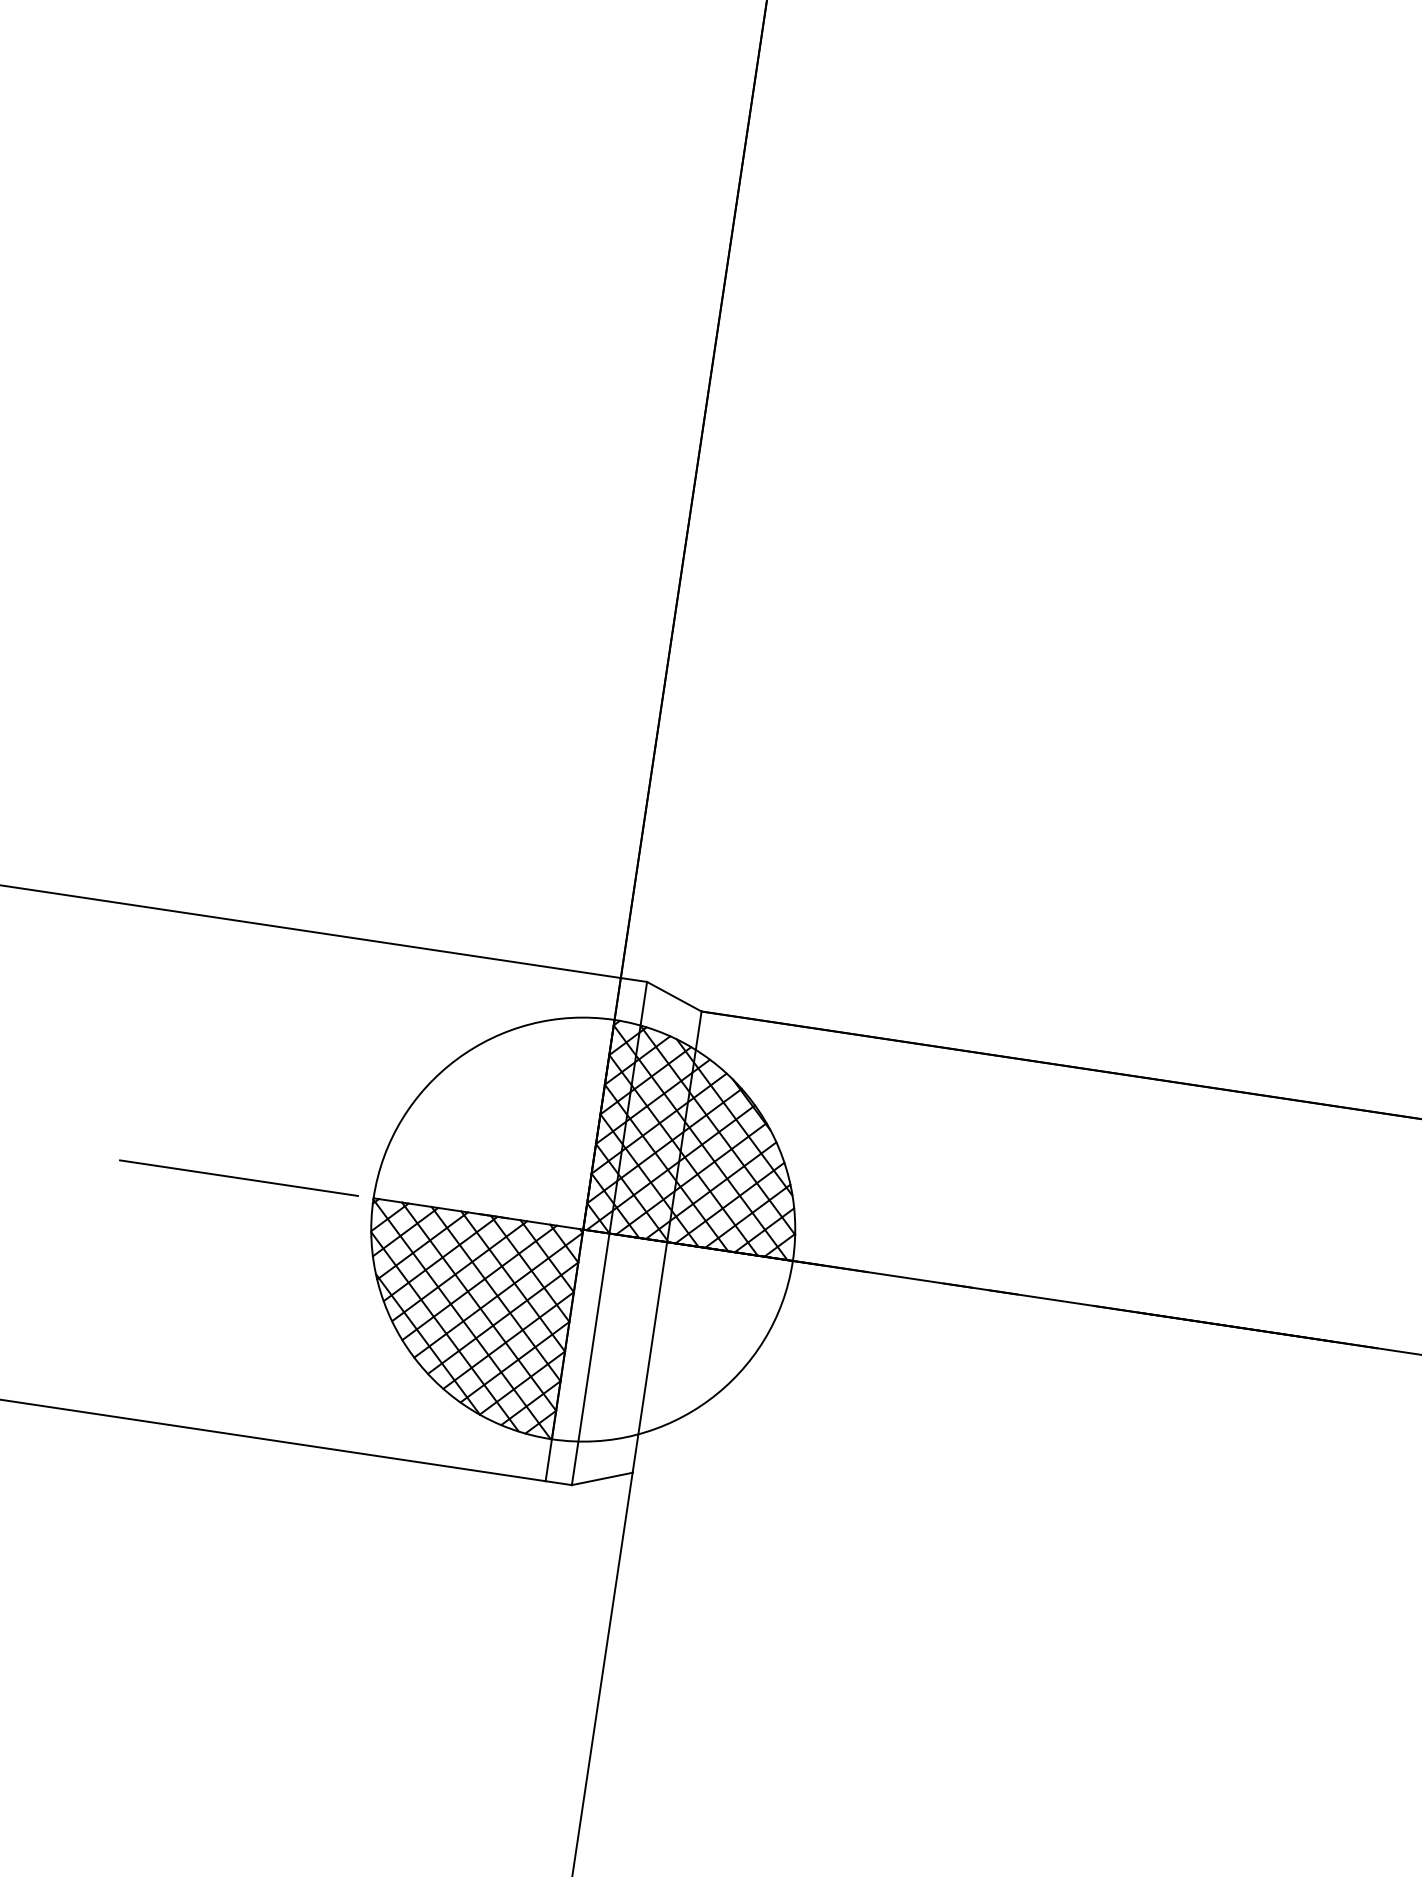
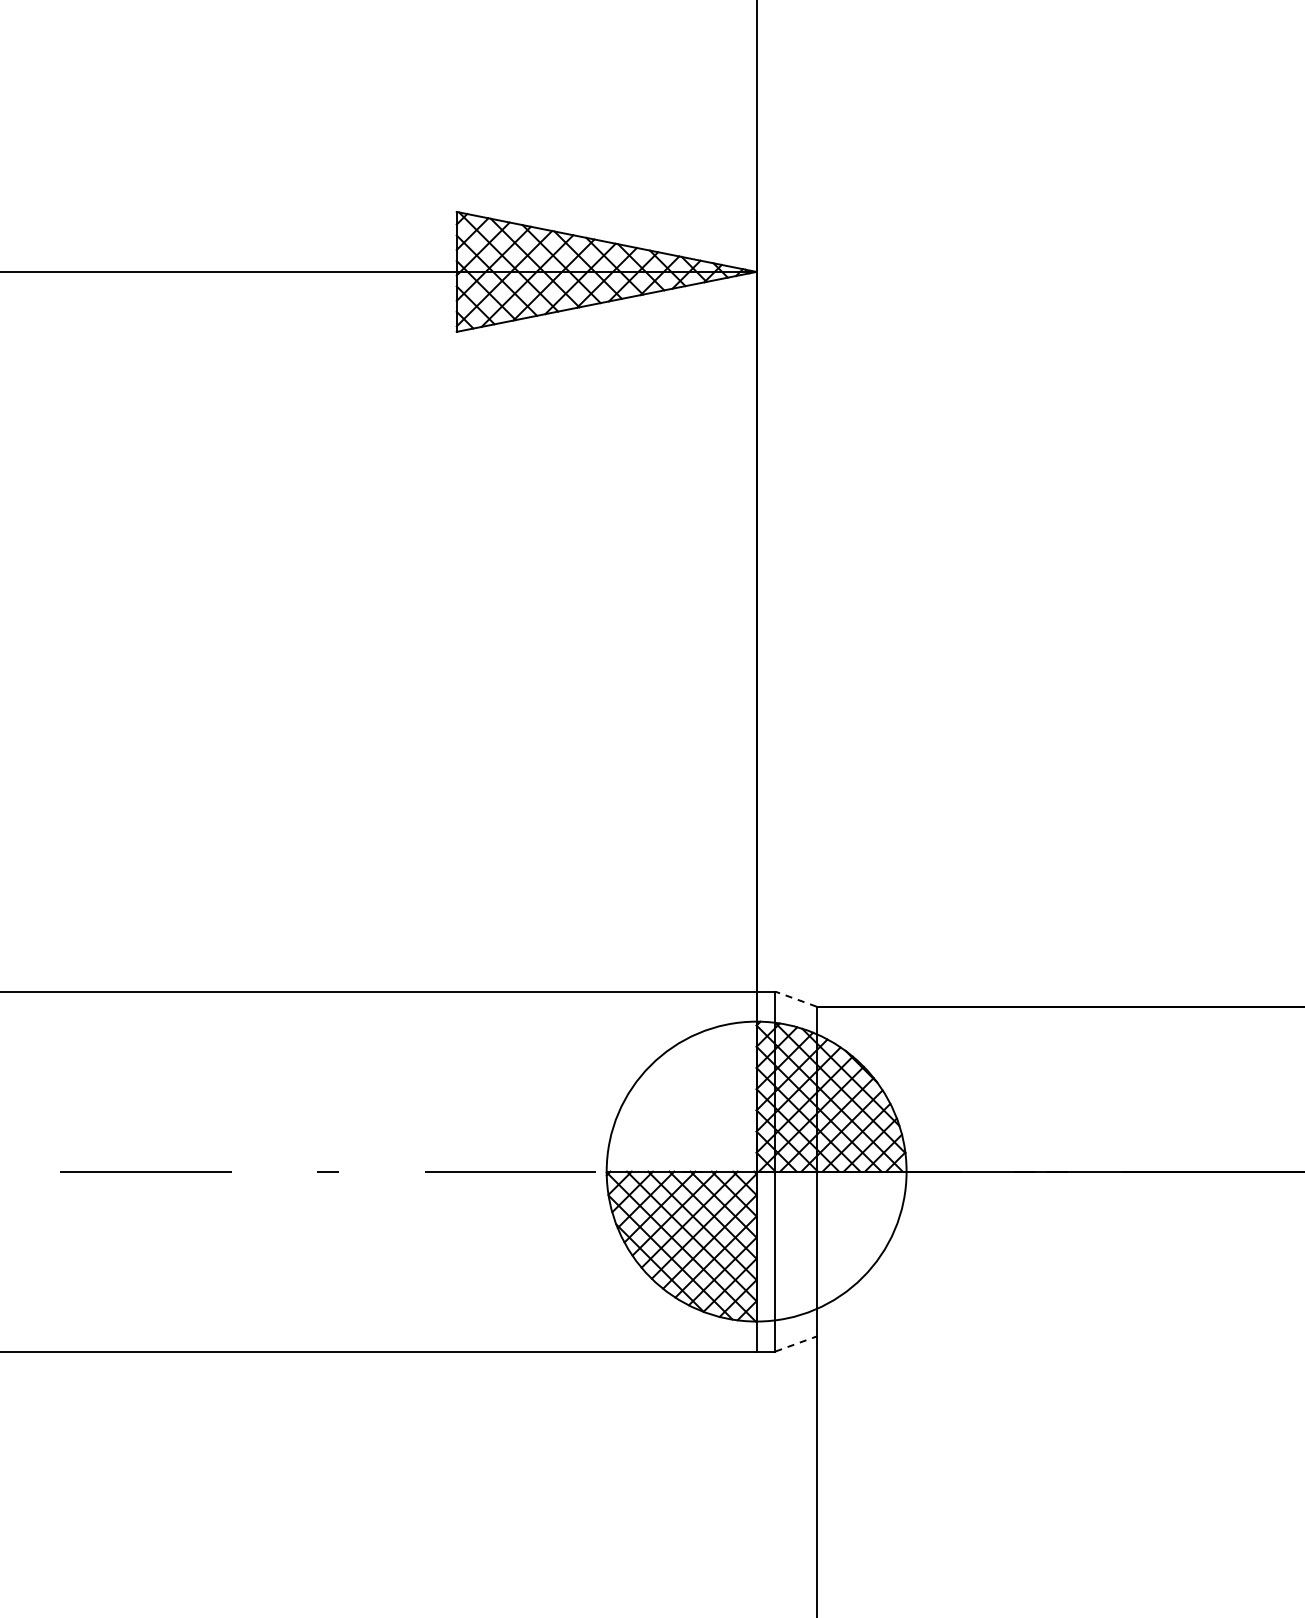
line: (674, 997) -> (796, 999), solid -> dashed
line: (602, 1479) -> (796, 1344), solid -> dashed

